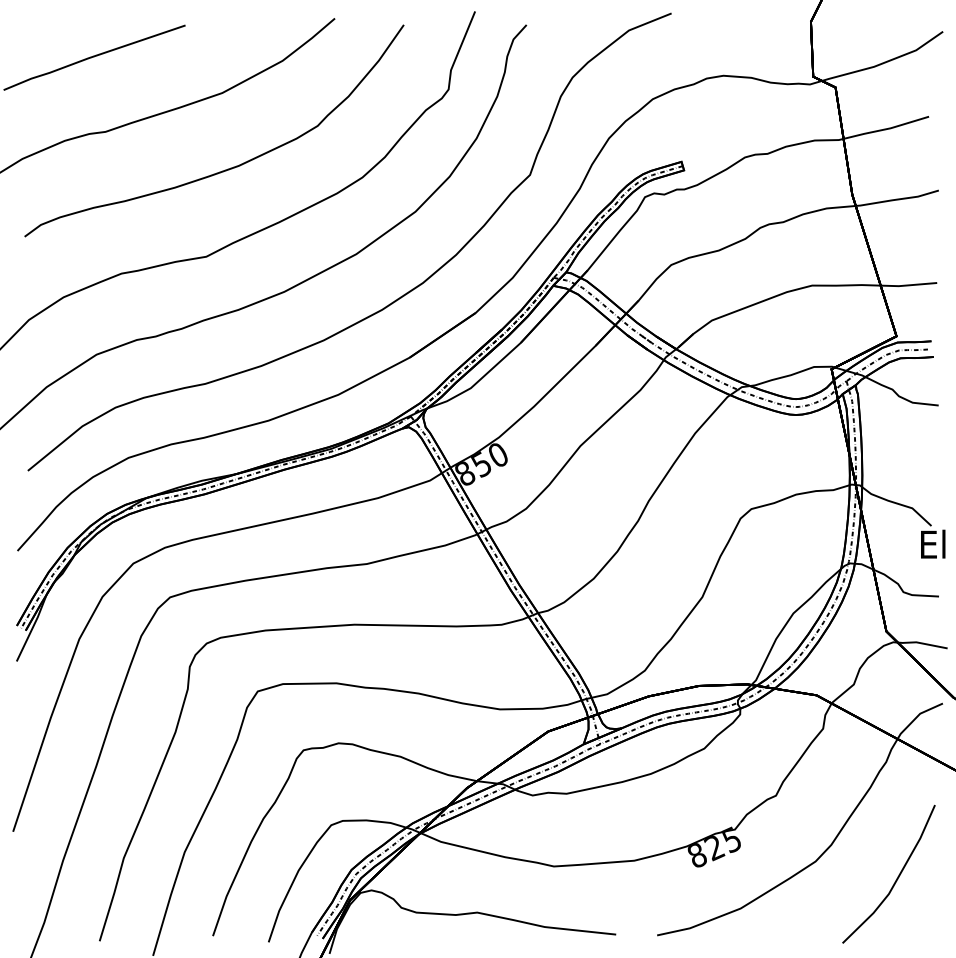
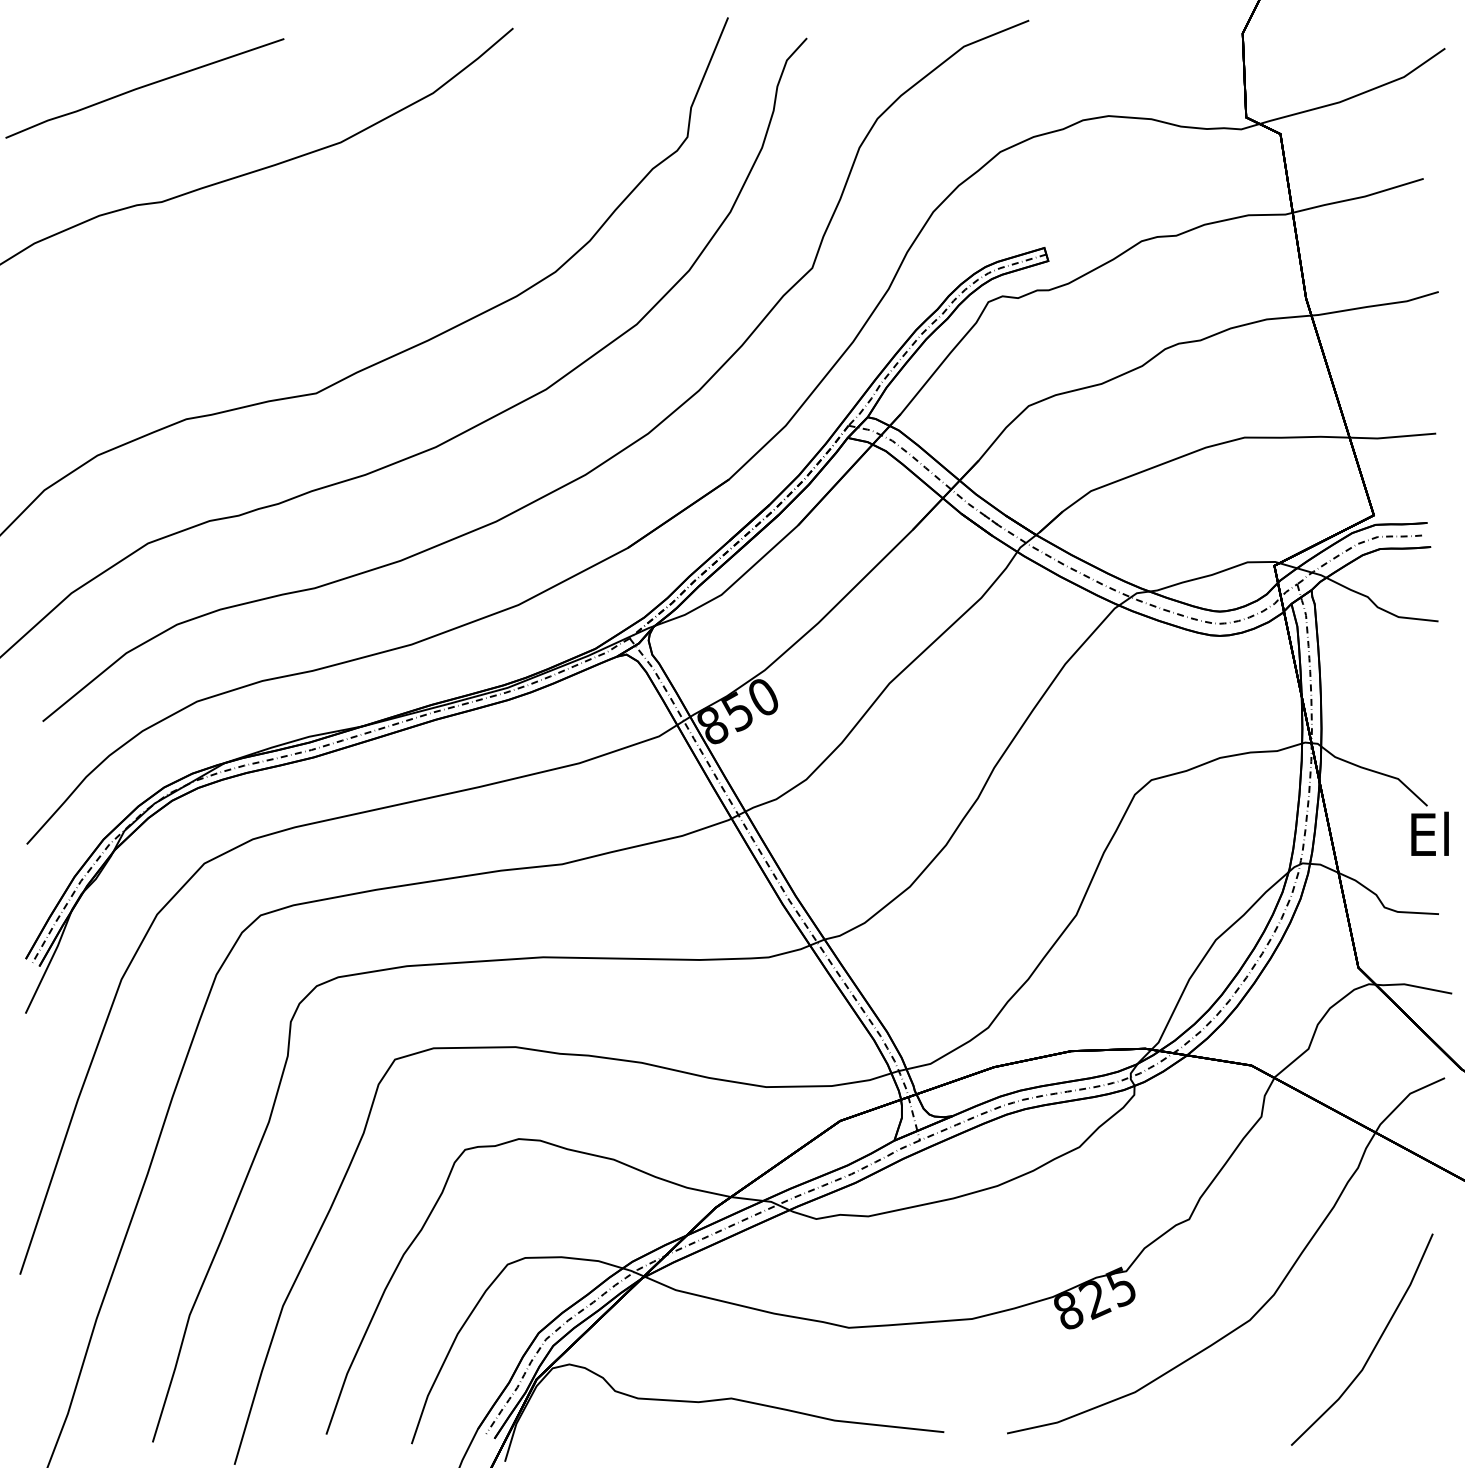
curve: (227, 168) -> (348, 258), removed

